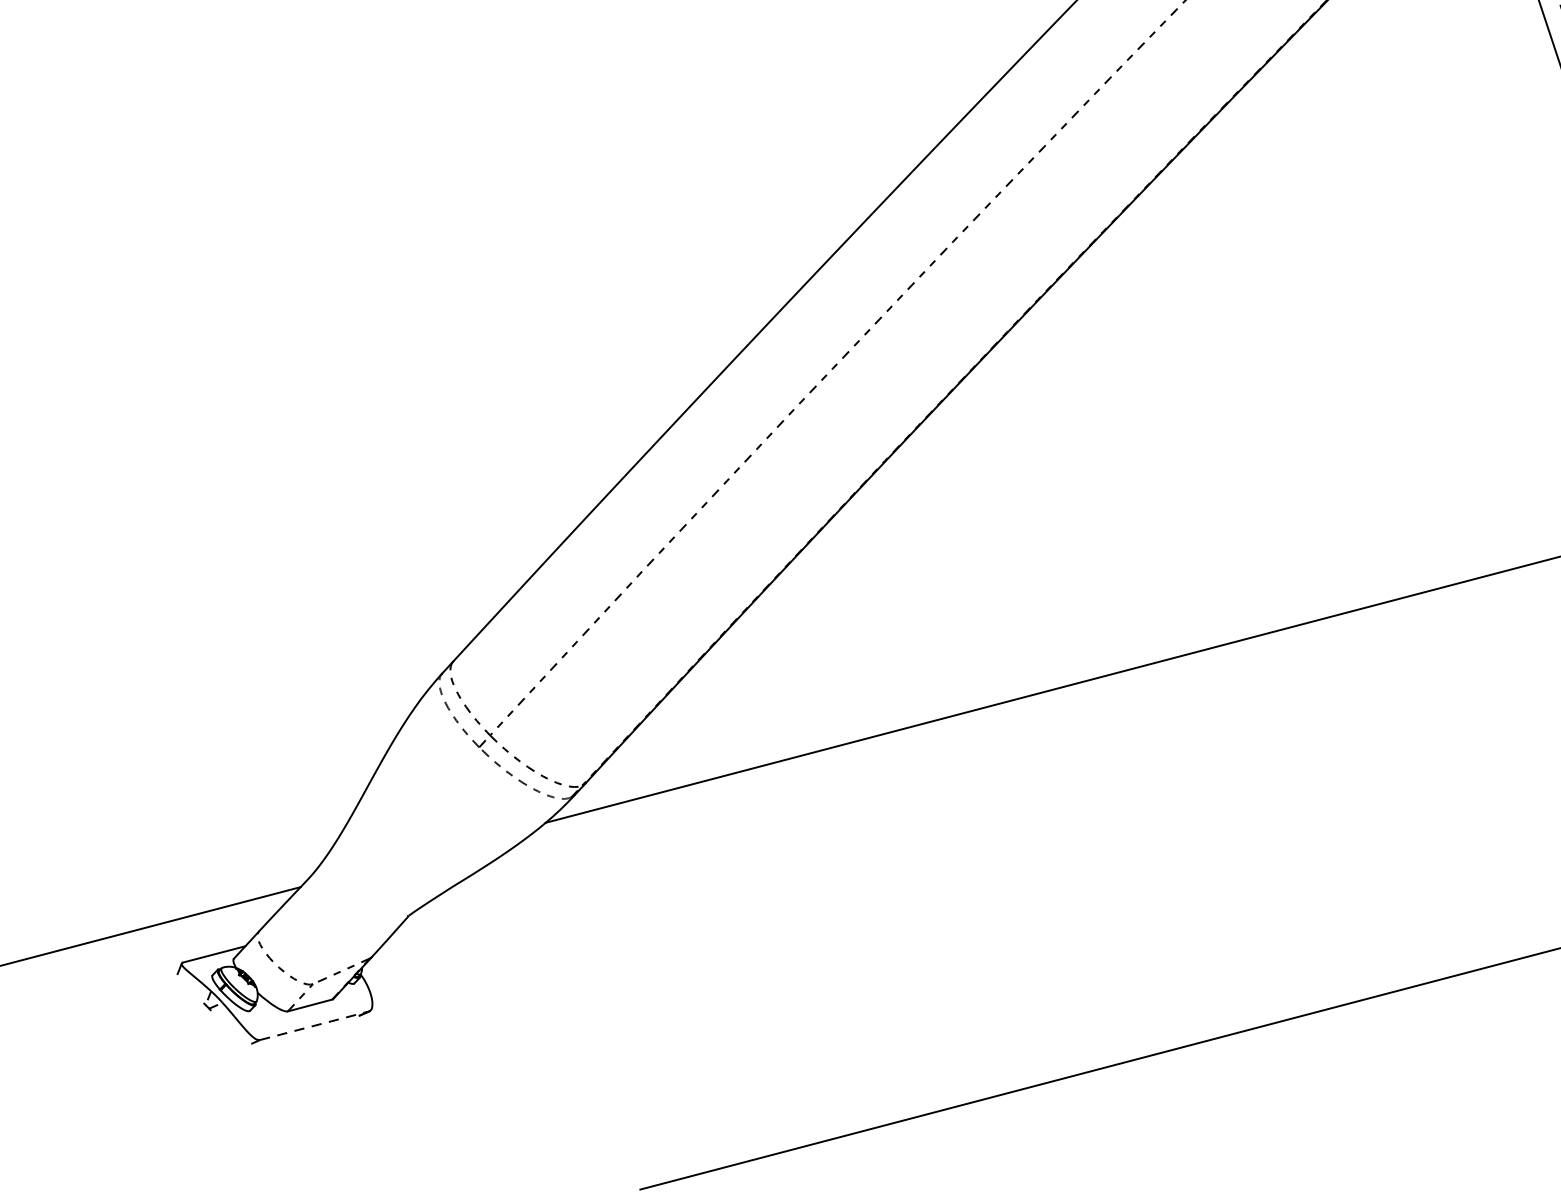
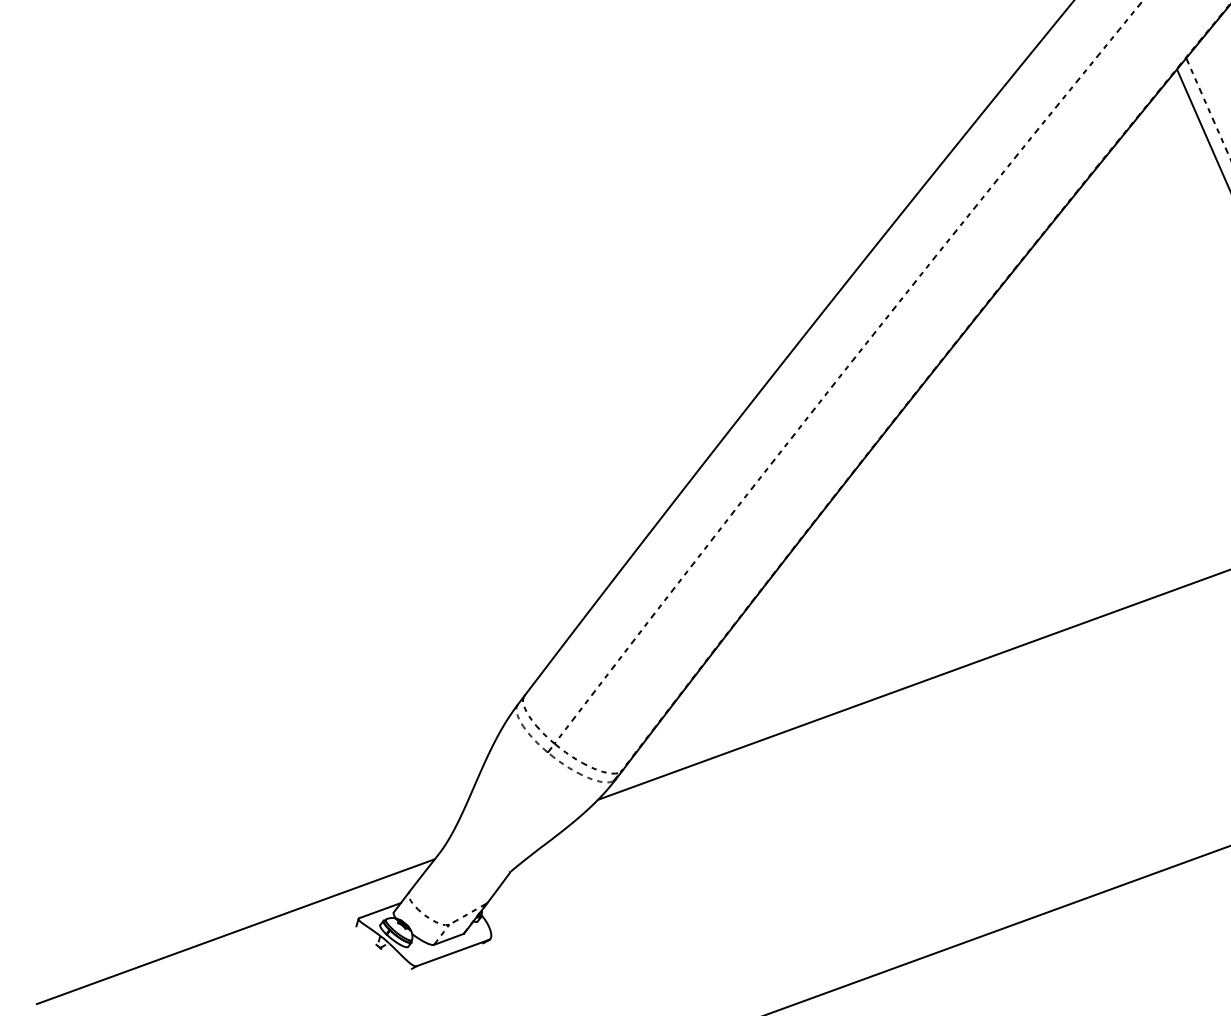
line: (315, 1025) -> (453, 952), dashed -> solid

